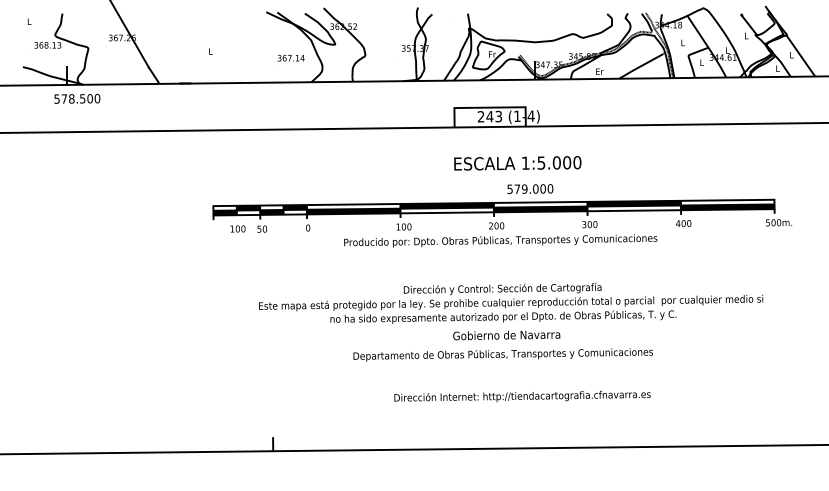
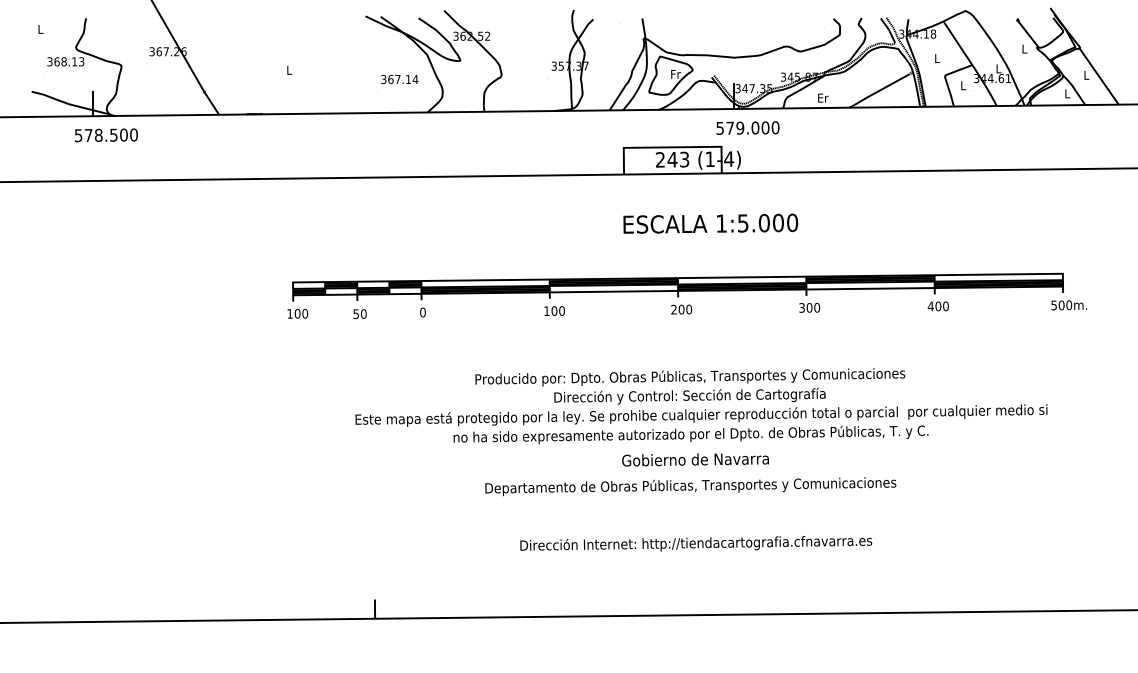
text: (530, 188) -> (747, 127), moved
text: (237, 228) -> (297, 313), moved
text: (500, 241) -> (690, 377), moved
text: (522, 396) -> (696, 543), moved

